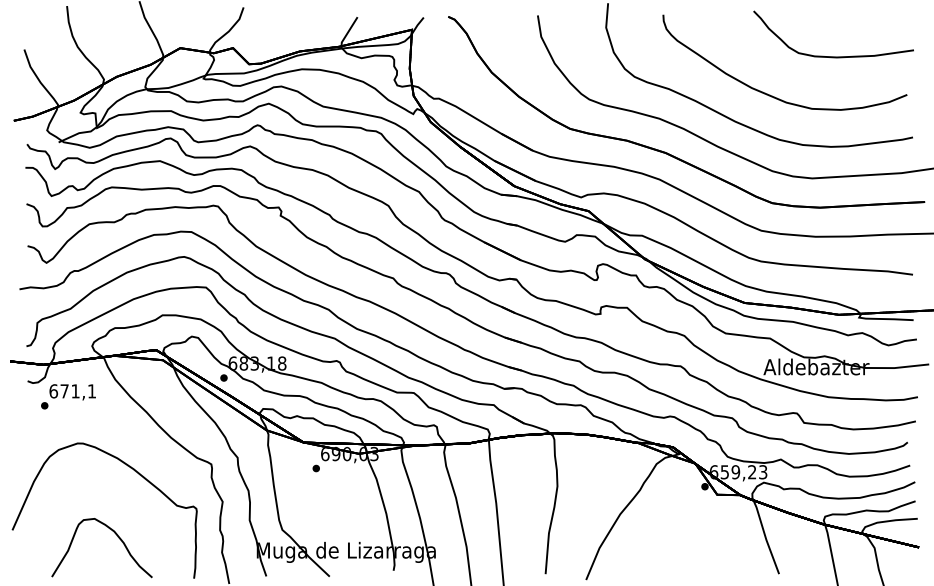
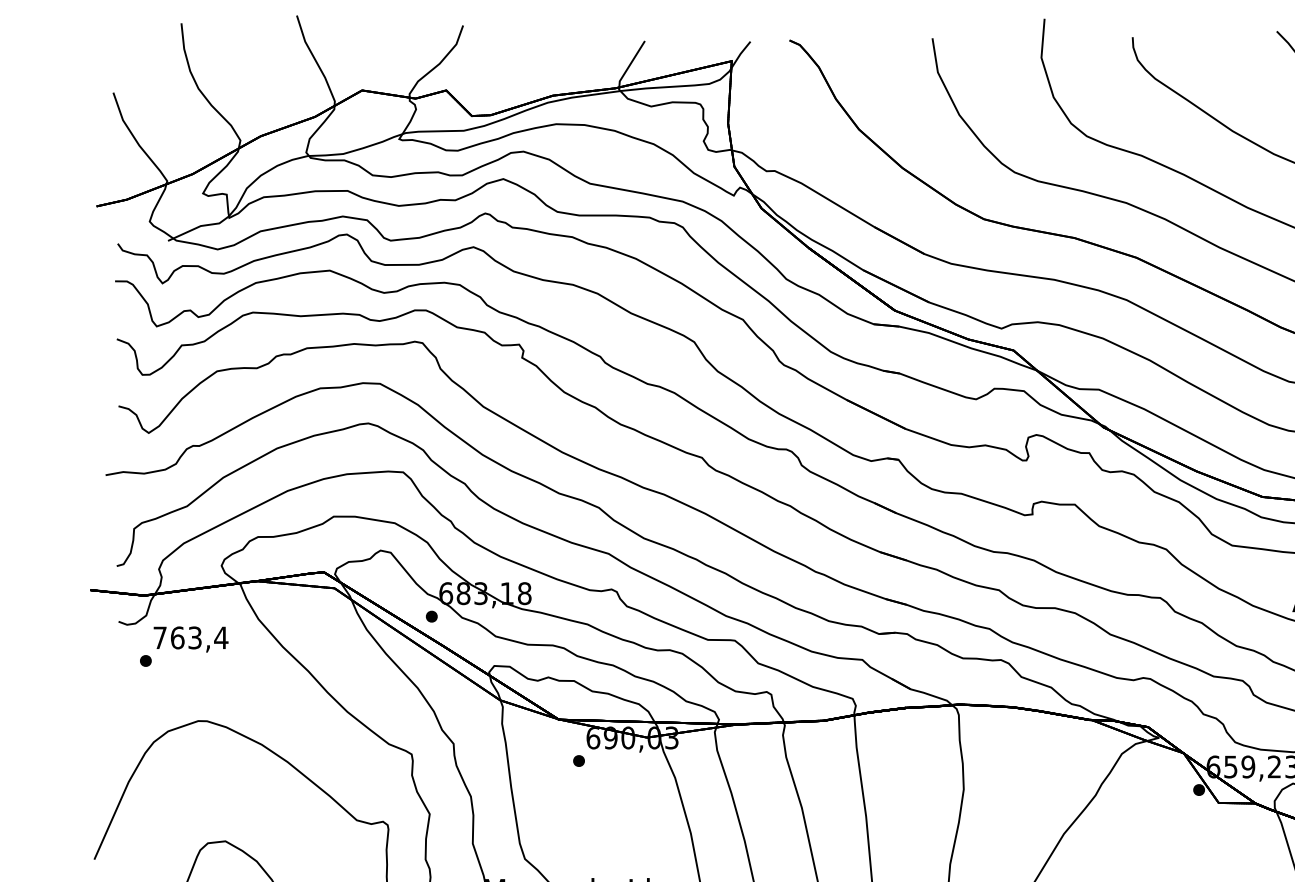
text: (72, 391) -> (190, 638), 671,1 -> 763,4

